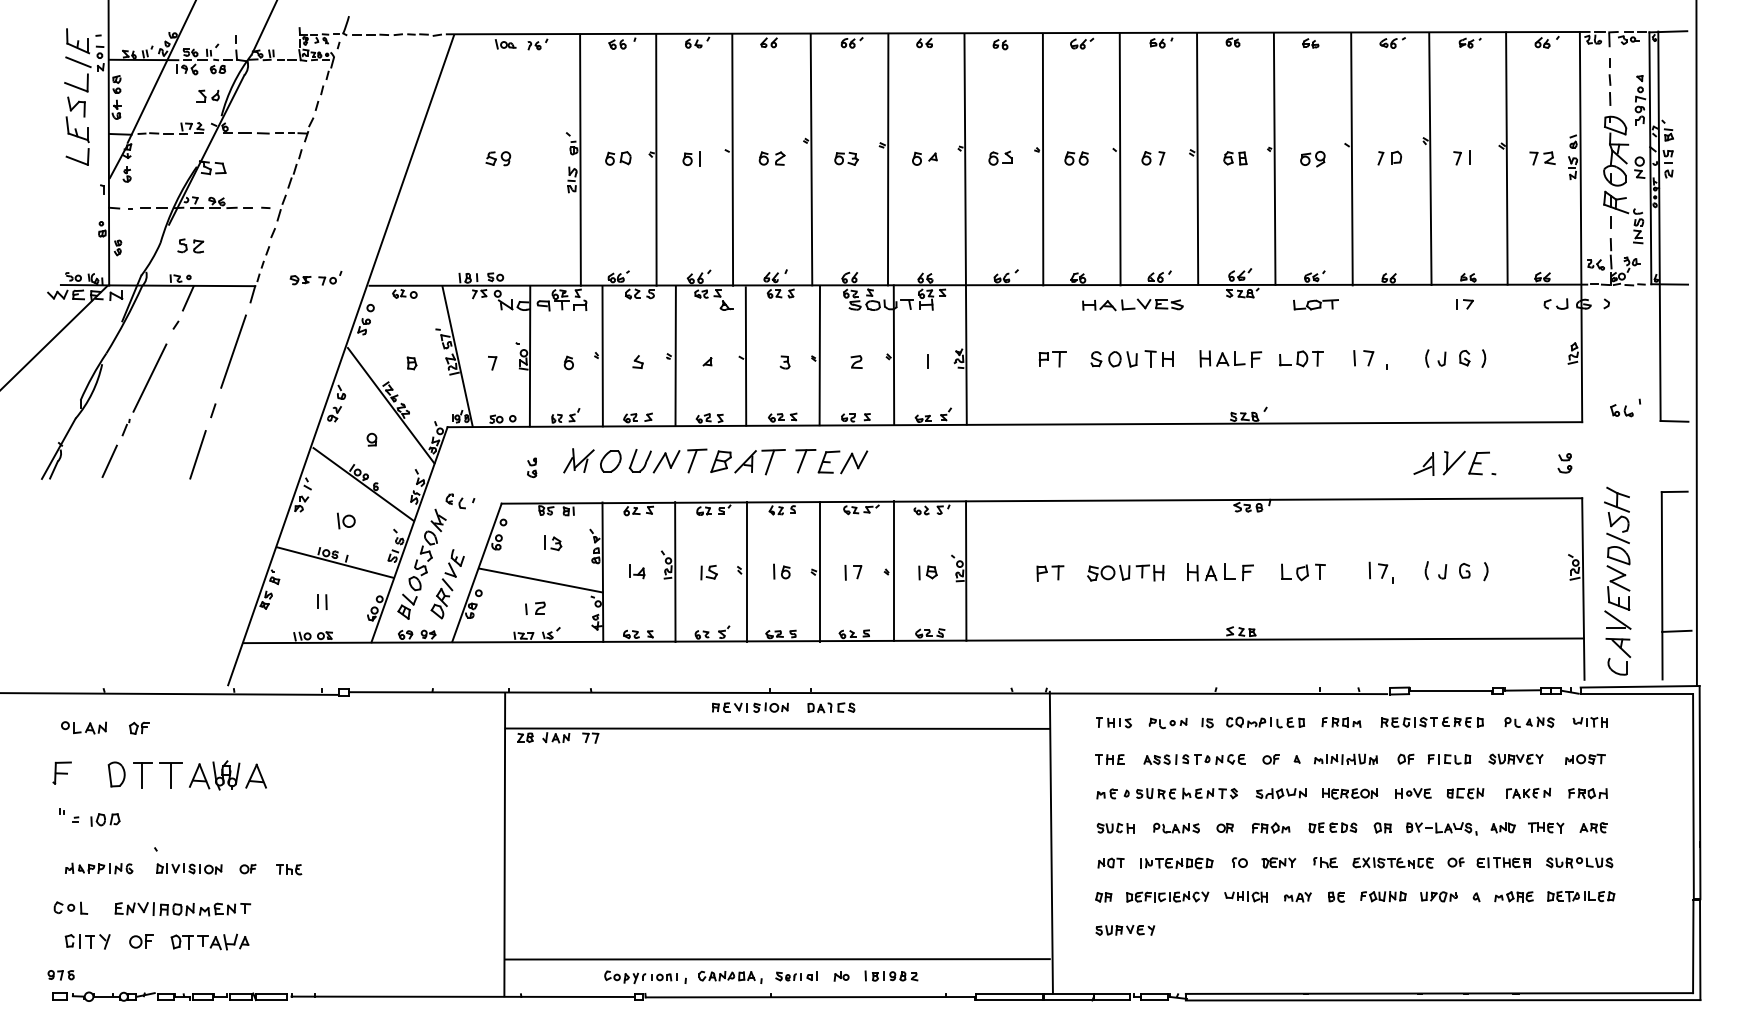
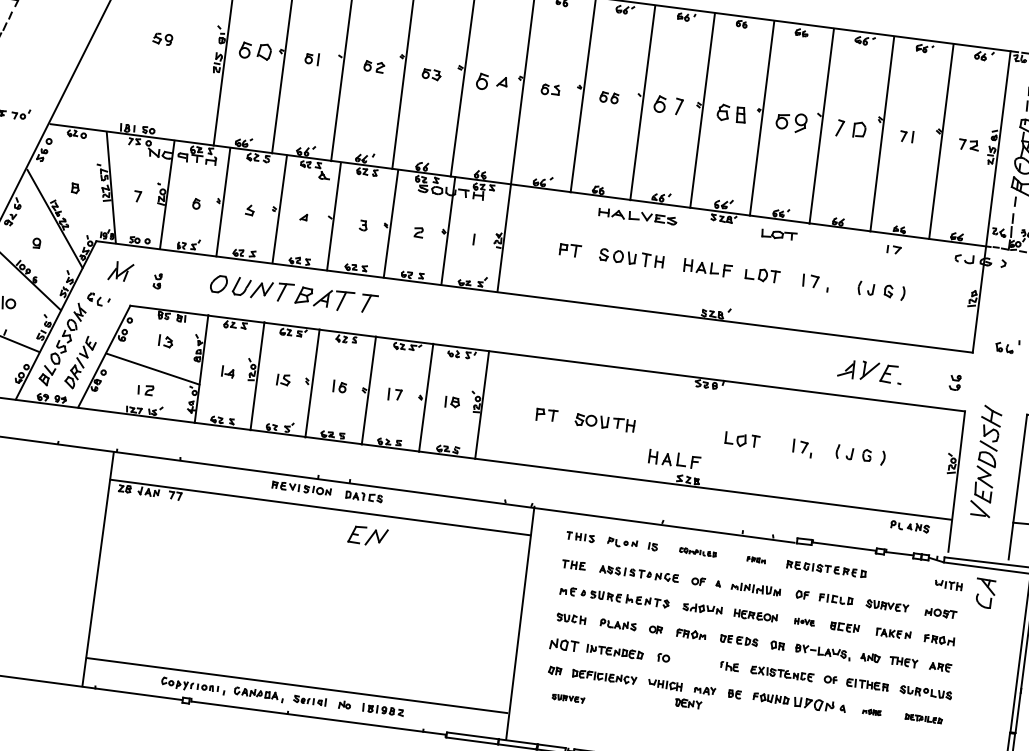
part: (1389, 157) -> (850, 128), size x1.6
part: (618, 158) -> (255, 51), size x1.6
part: (924, 158) -> (491, 82), size x1.6
part: (1153, 158) -> (668, 105), size x1.6
part: (1235, 158) -> (731, 113), size x1.6
part: (1312, 158) -> (791, 121), size x1.6
part: (578, 460) -> (120, 271), moved
part: (842, 462) -> (367, 536), moved
part: (1220, 572) -> (674, 459), moved
part: (1622, 651) -> (988, 589), moved
part: (1529, 721) -> (910, 526), moved
part: (1265, 722) -> (697, 552), size x0.6
part: (1341, 722) -> (756, 560), size x0.6
part: (1413, 793) -> (804, 622), size x0.7
part: (1110, 862) -> (563, 644), size x1.4
part: (1278, 862) -> (688, 703), moved
part: (1438, 896) -> (813, 704), size x1.4
part: (1513, 896) -> (871, 711), size x0.6
part: (1581, 896) -> (924, 718), size x0.7
part: (1125, 930) -> (568, 698), size x0.7

